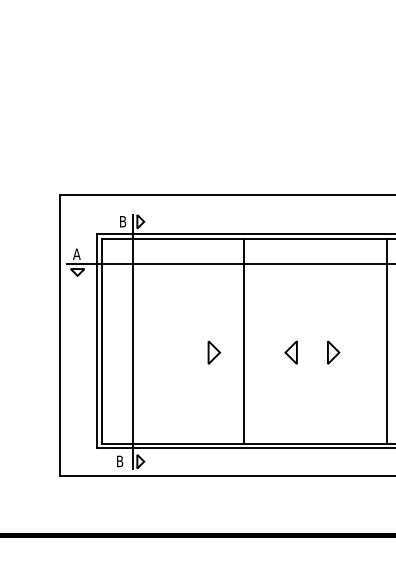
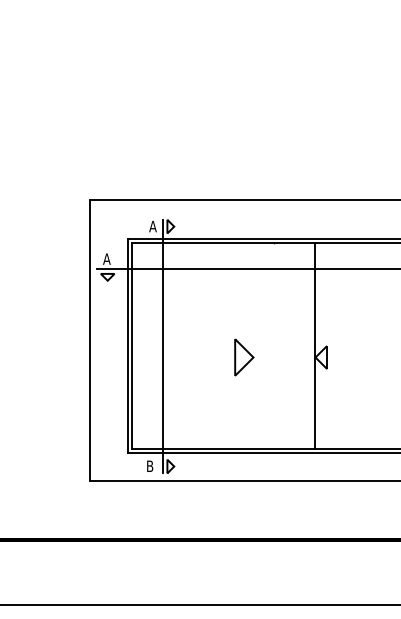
text: (122, 221) -> (152, 226), B -> A
line: (244, 340) -> (315, 345), moved
part: (214, 352) -> (244, 357), size x1.6
part: (333, 352) -> (363, 357), removed

